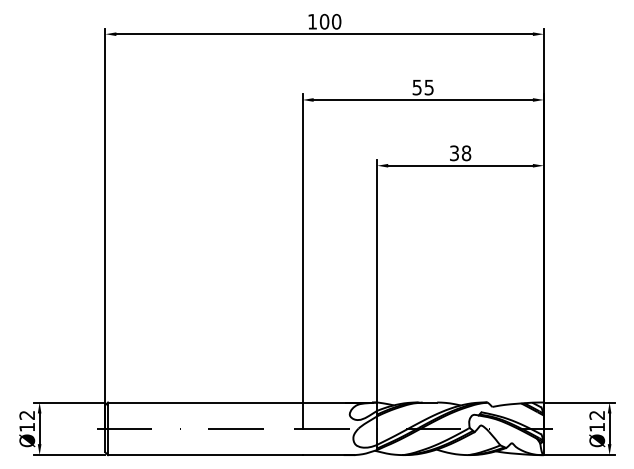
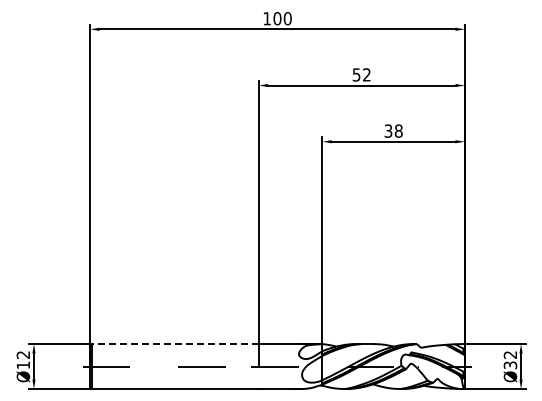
text: (428, 87) -> (366, 74), 55 -> 52
line: (205, 403) -> (175, 344), solid -> dashed
text: (597, 427) -> (510, 365), Ø12 -> Ø32

